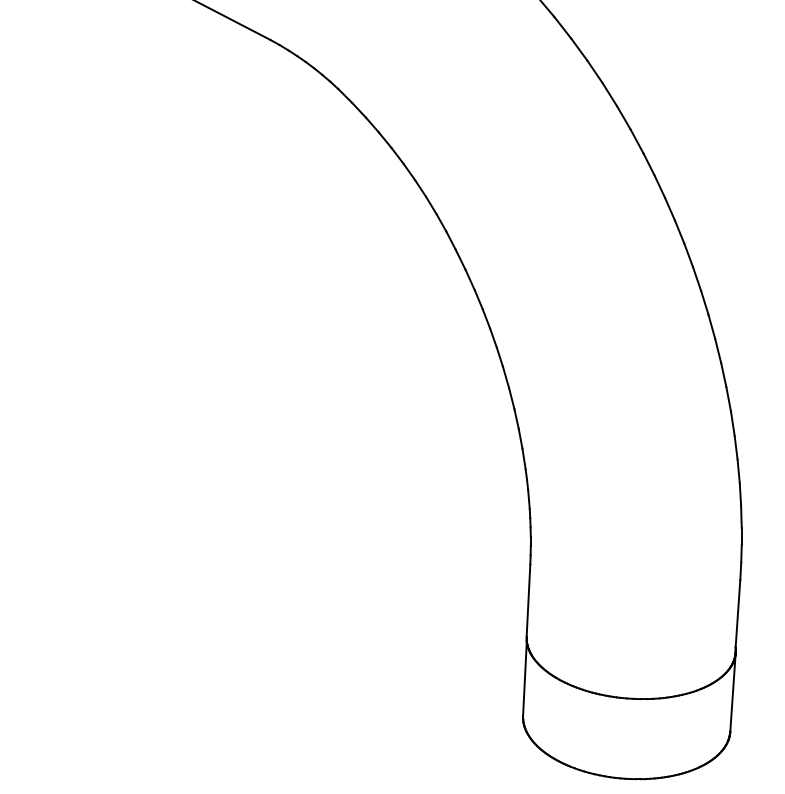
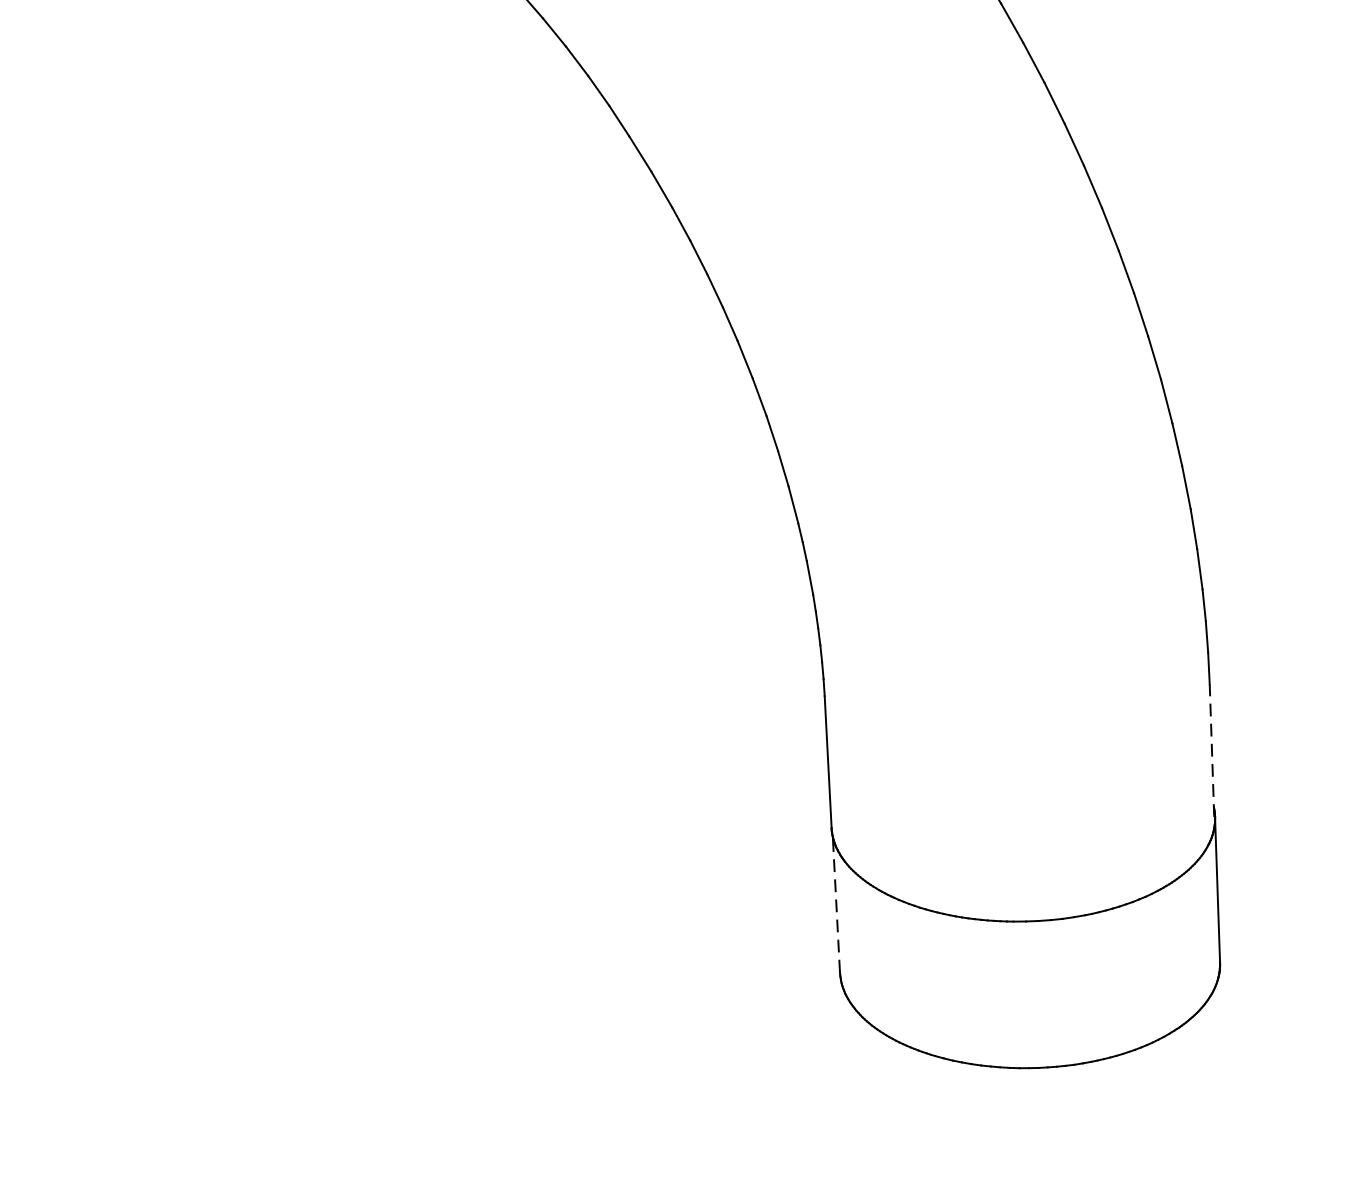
line: (737, 615) -> (1211, 749), solid -> dashed
line: (524, 678) -> (835, 904), solid -> dashed

